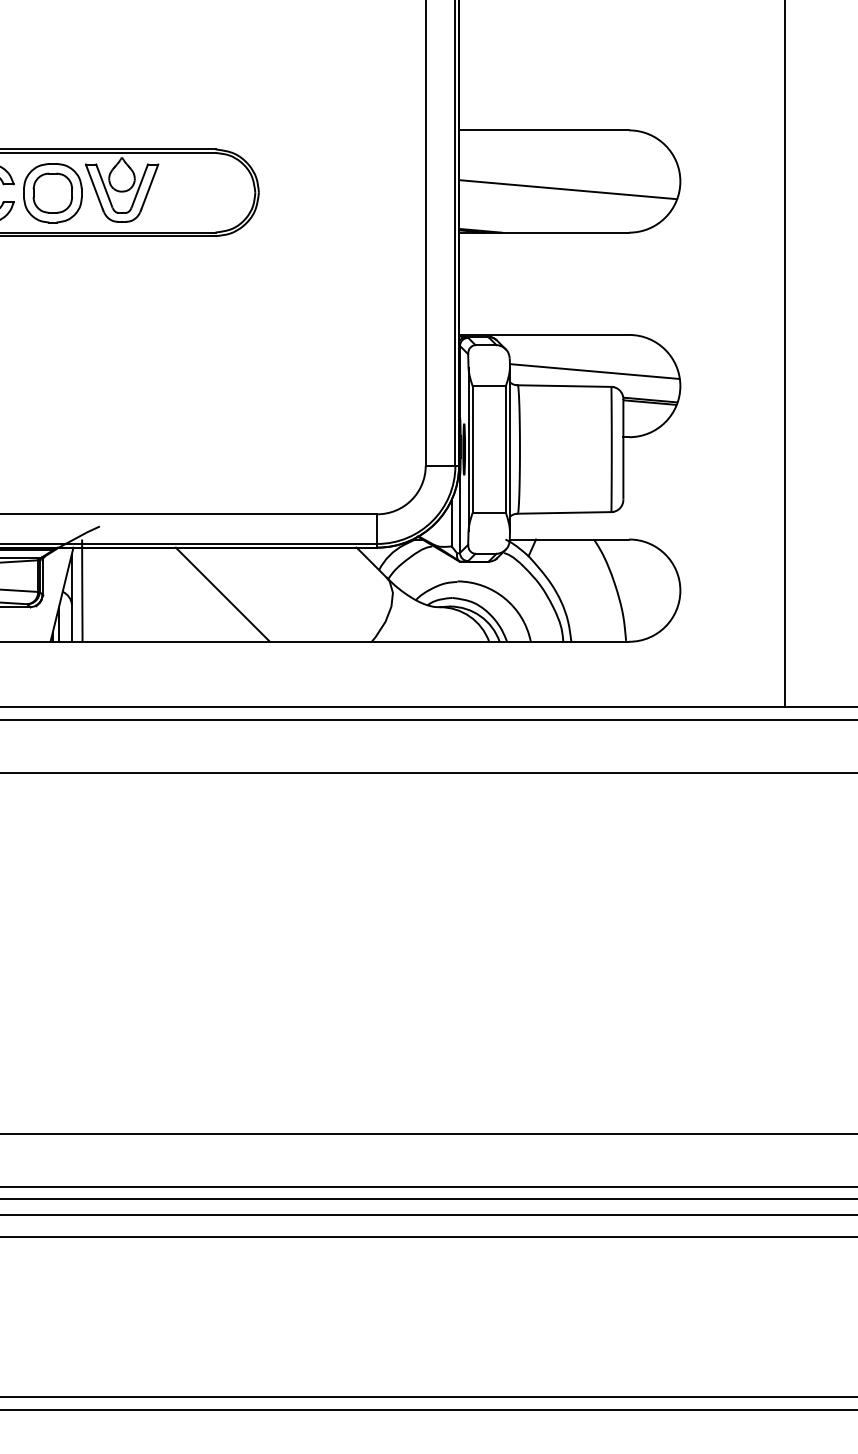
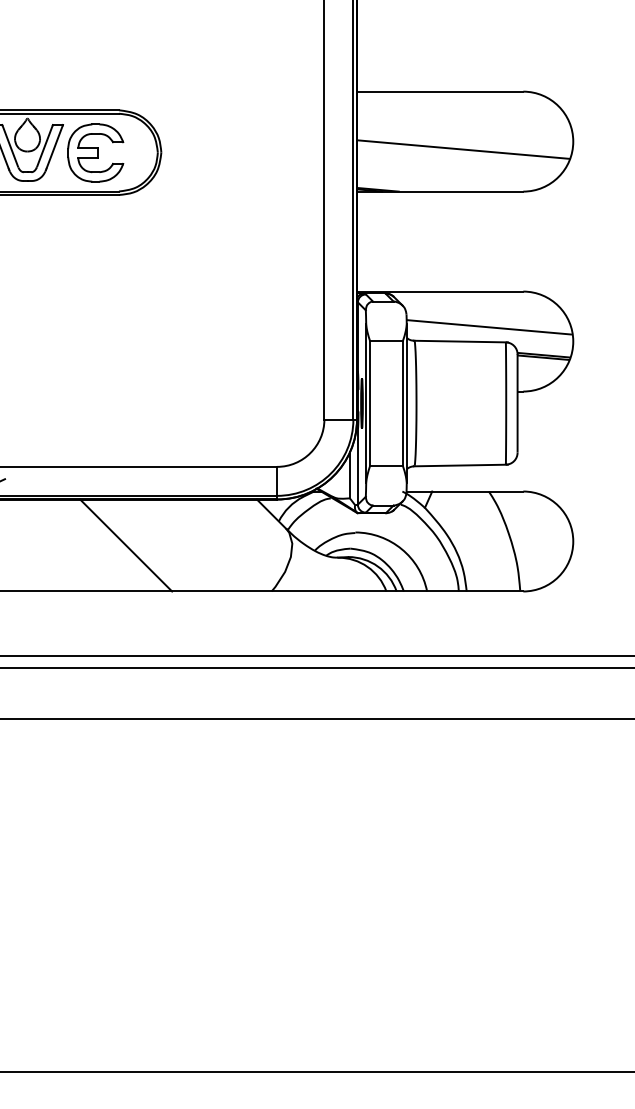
part: (191, 193) -> (95, 153), added

